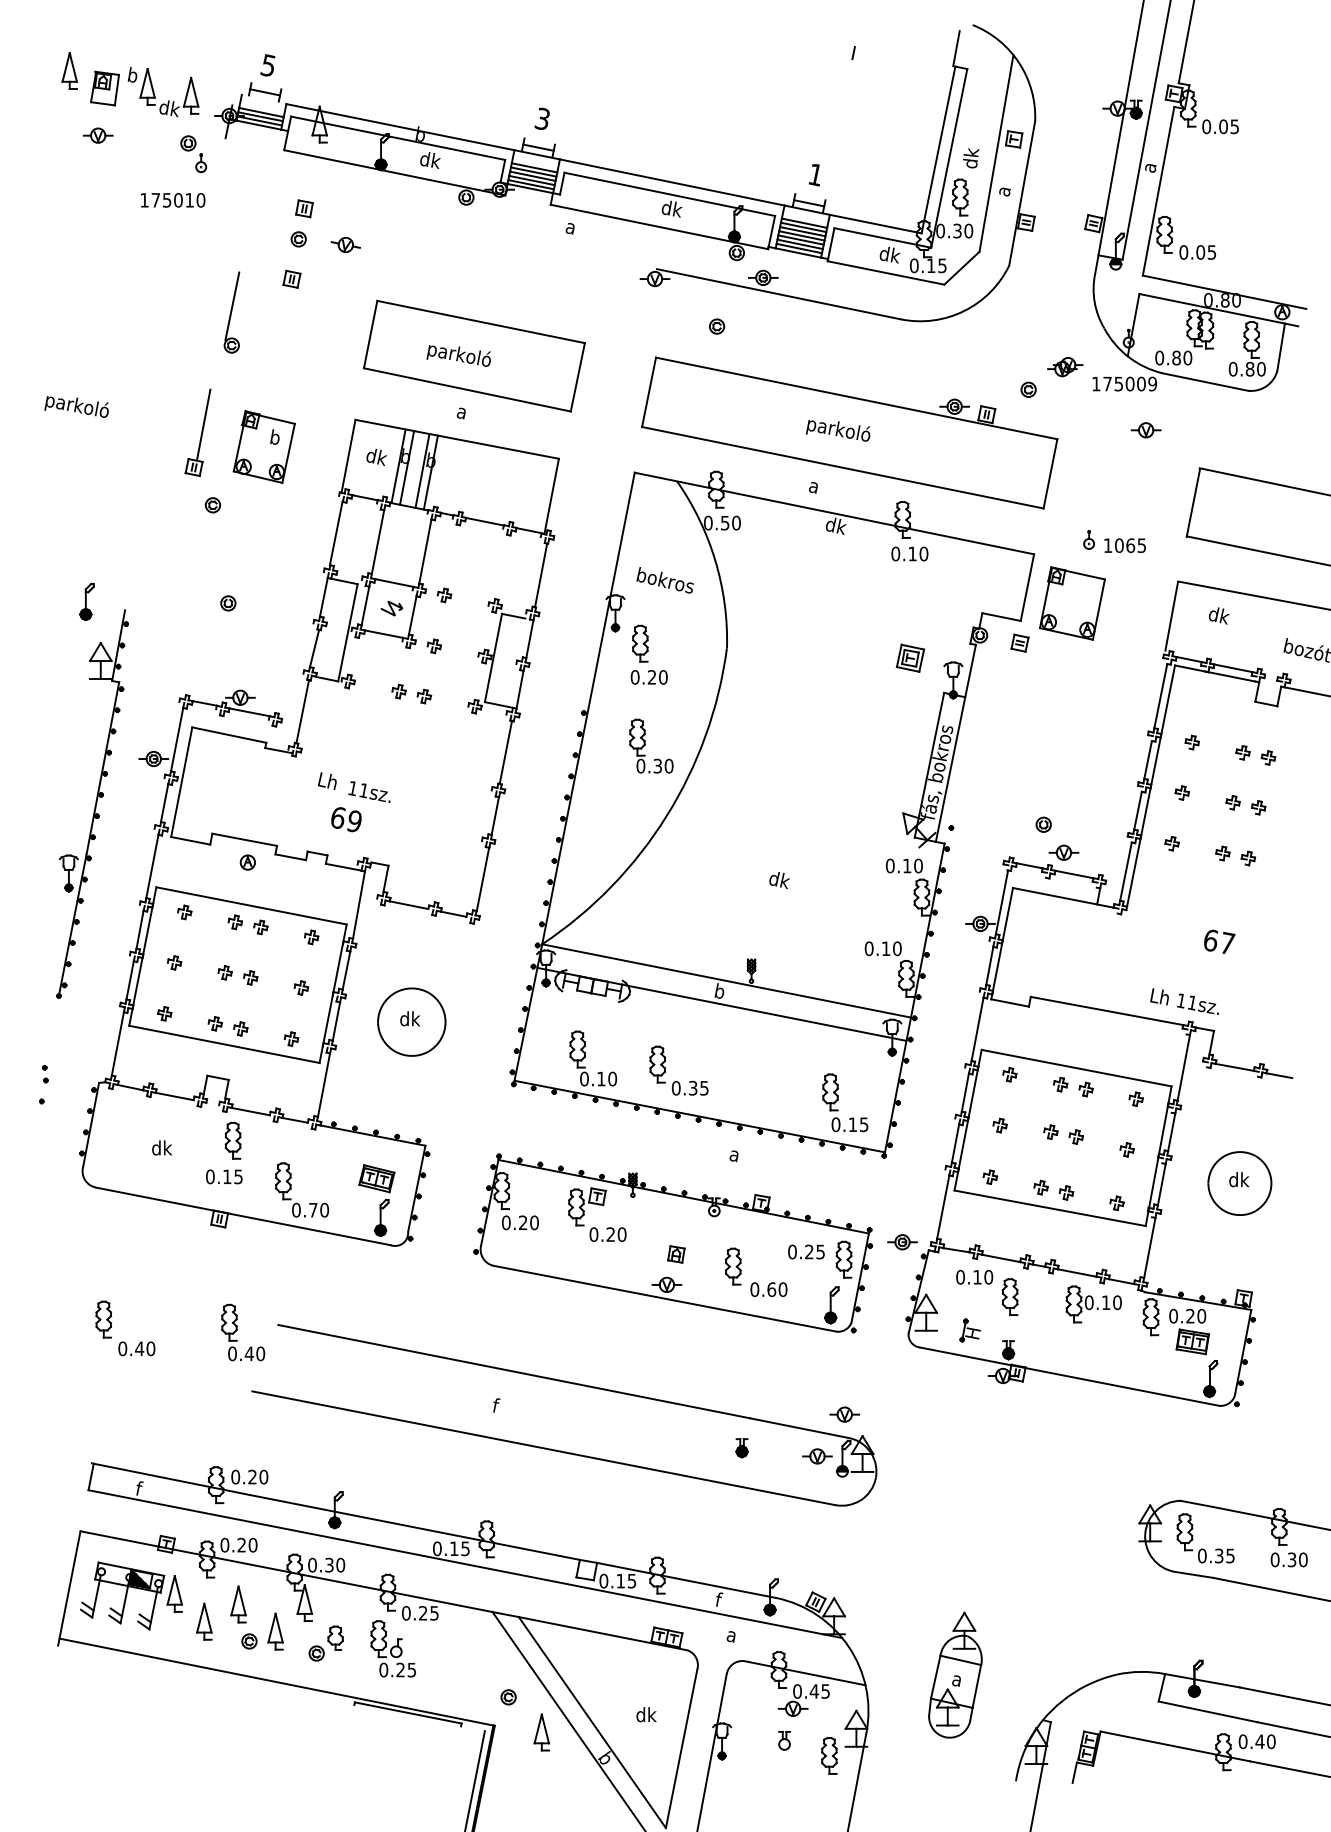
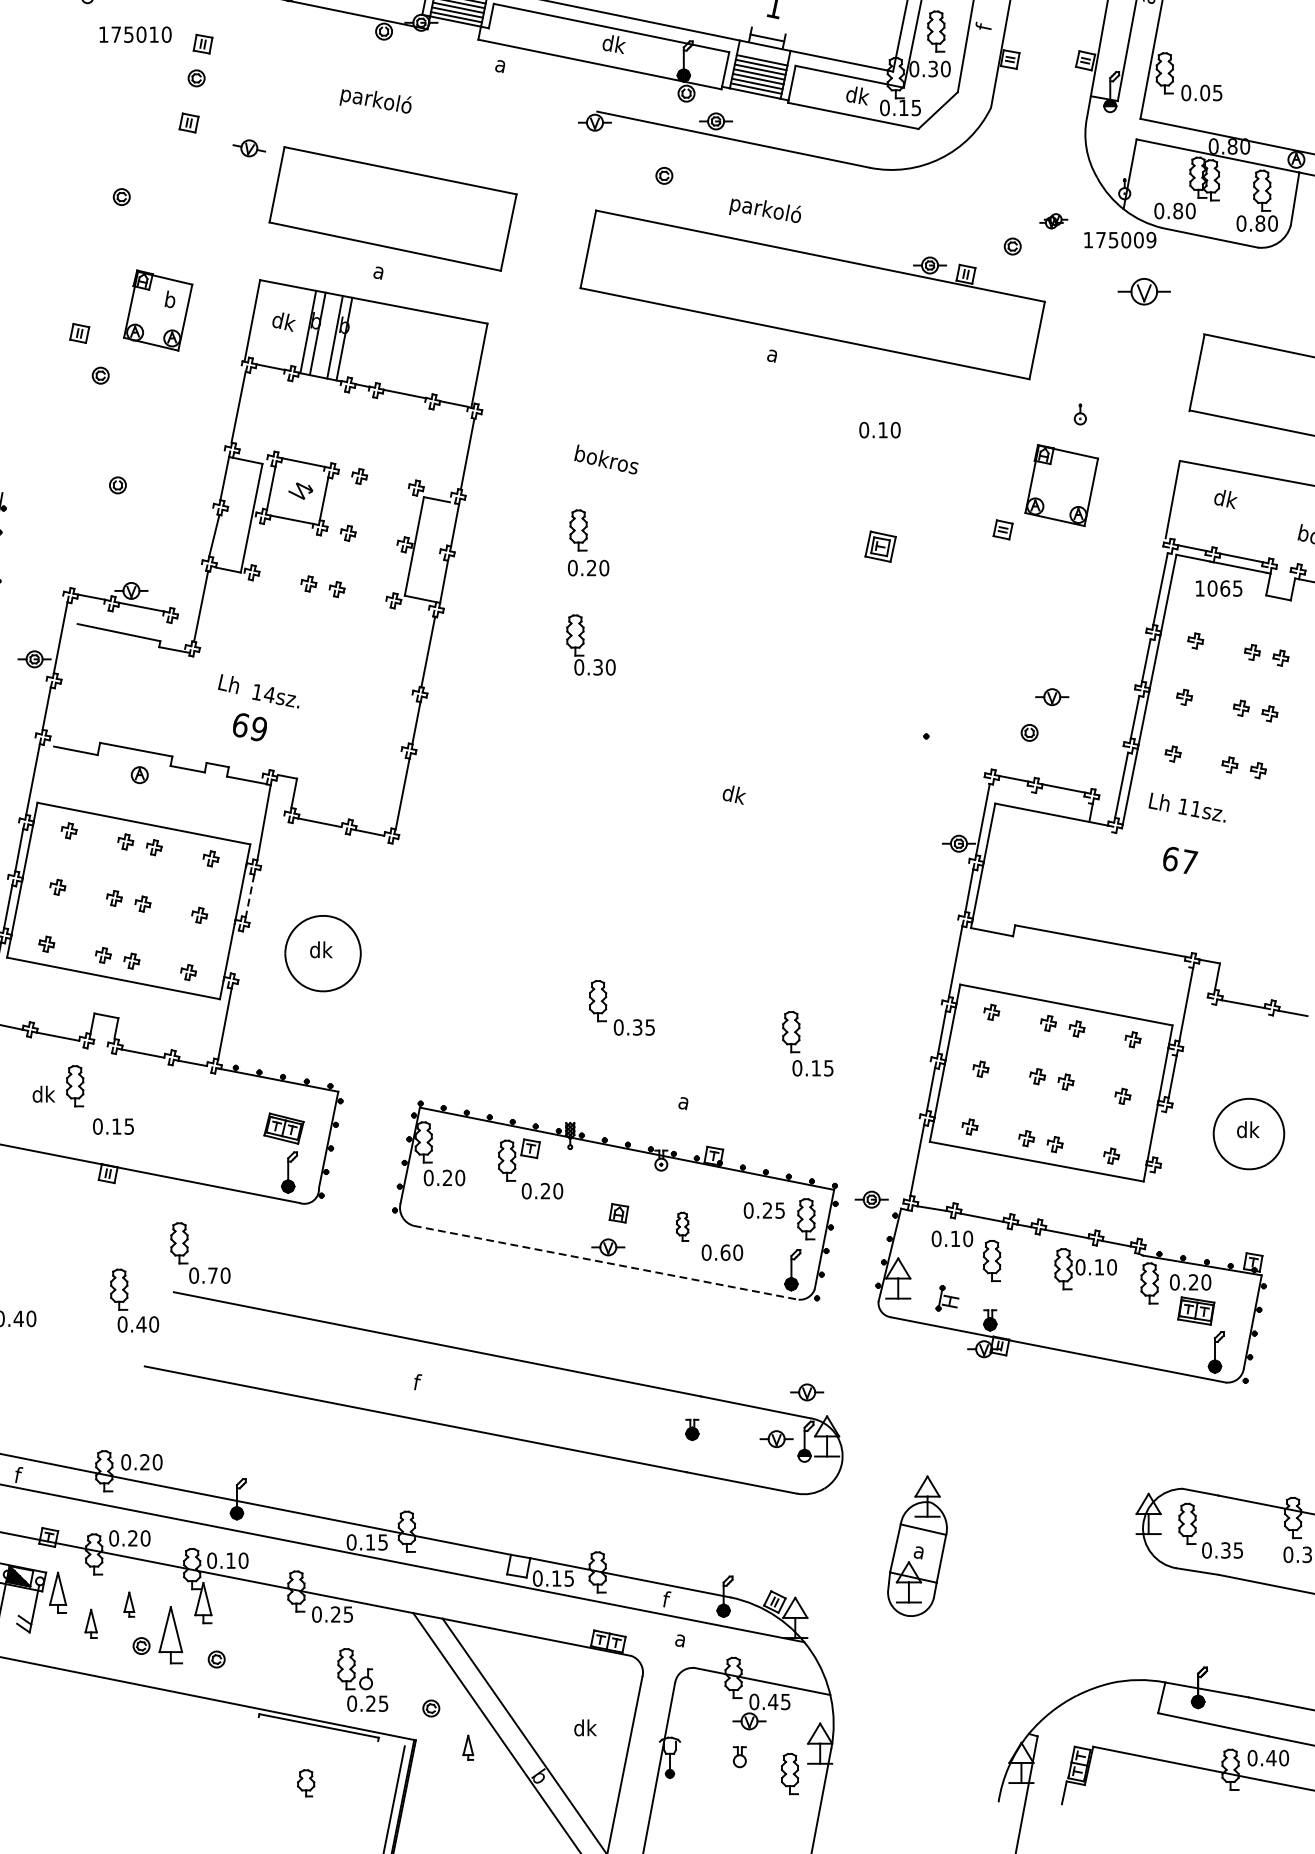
text: (1002, 191) -> (983, 24), a -> f
text: (173, 200) -> (136, 34), moved
part: (345, 245) -> (248, 148), moved
line: (232, 306) -> (122, 153), removed
text: (458, 355) -> (375, 100), moved
part: (1065, 367) -> (1053, 221), size x0.7
line: (203, 424) -> (90, 285), removed
text: (838, 430) -> (765, 210), moved
part: (1145, 430) -> (1143, 292), size x1.6
line: (377, 541) -> (284, 416), removed
text: (1124, 545) -> (1218, 588), moved
line: (425, 551) -> (338, 427), removed
line: (181, 782) -> (65, 685), removed
text: (363, 790) -> (269, 694), 11sz. -> 14sz.
part: (772, 814) -> (726, 721), removed
part: (1063, 852) -> (1051, 696), moved
text: (1219, 941) -> (1180, 860), moved
line: (346, 971) -> (250, 896), solid -> dashed
text: (1184, 1001) -> (1187, 807), moved
line: (336, 1021) -> (238, 952), removed
part: (232, 1140) -> (74, 1085), moved
line: (1161, 1184) -> (1161, 1135), removed
part: (291, 1189) -> (188, 1252), moved
line: (1149, 1247) -> (1147, 1205), removed
part: (733, 1266) -> (682, 1226), size x0.7
line: (665, 1298) -> (606, 1262), solid -> dashed
text: (329, 1564) -> (231, 1559), 0.30 -> 0.10
part: (238, 1604) -> (129, 1604), size x0.6
part: (204, 1621) -> (91, 1623), size x0.7
part: (275, 1631) -> (170, 1634), size x1.4
part: (335, 1637) -> (305, 1782), moved
part: (392, 1648) -> (361, 1679), moved
part: (955, 1674) -> (917, 1545), moved
part: (541, 1732) -> (468, 1747), size x0.6

